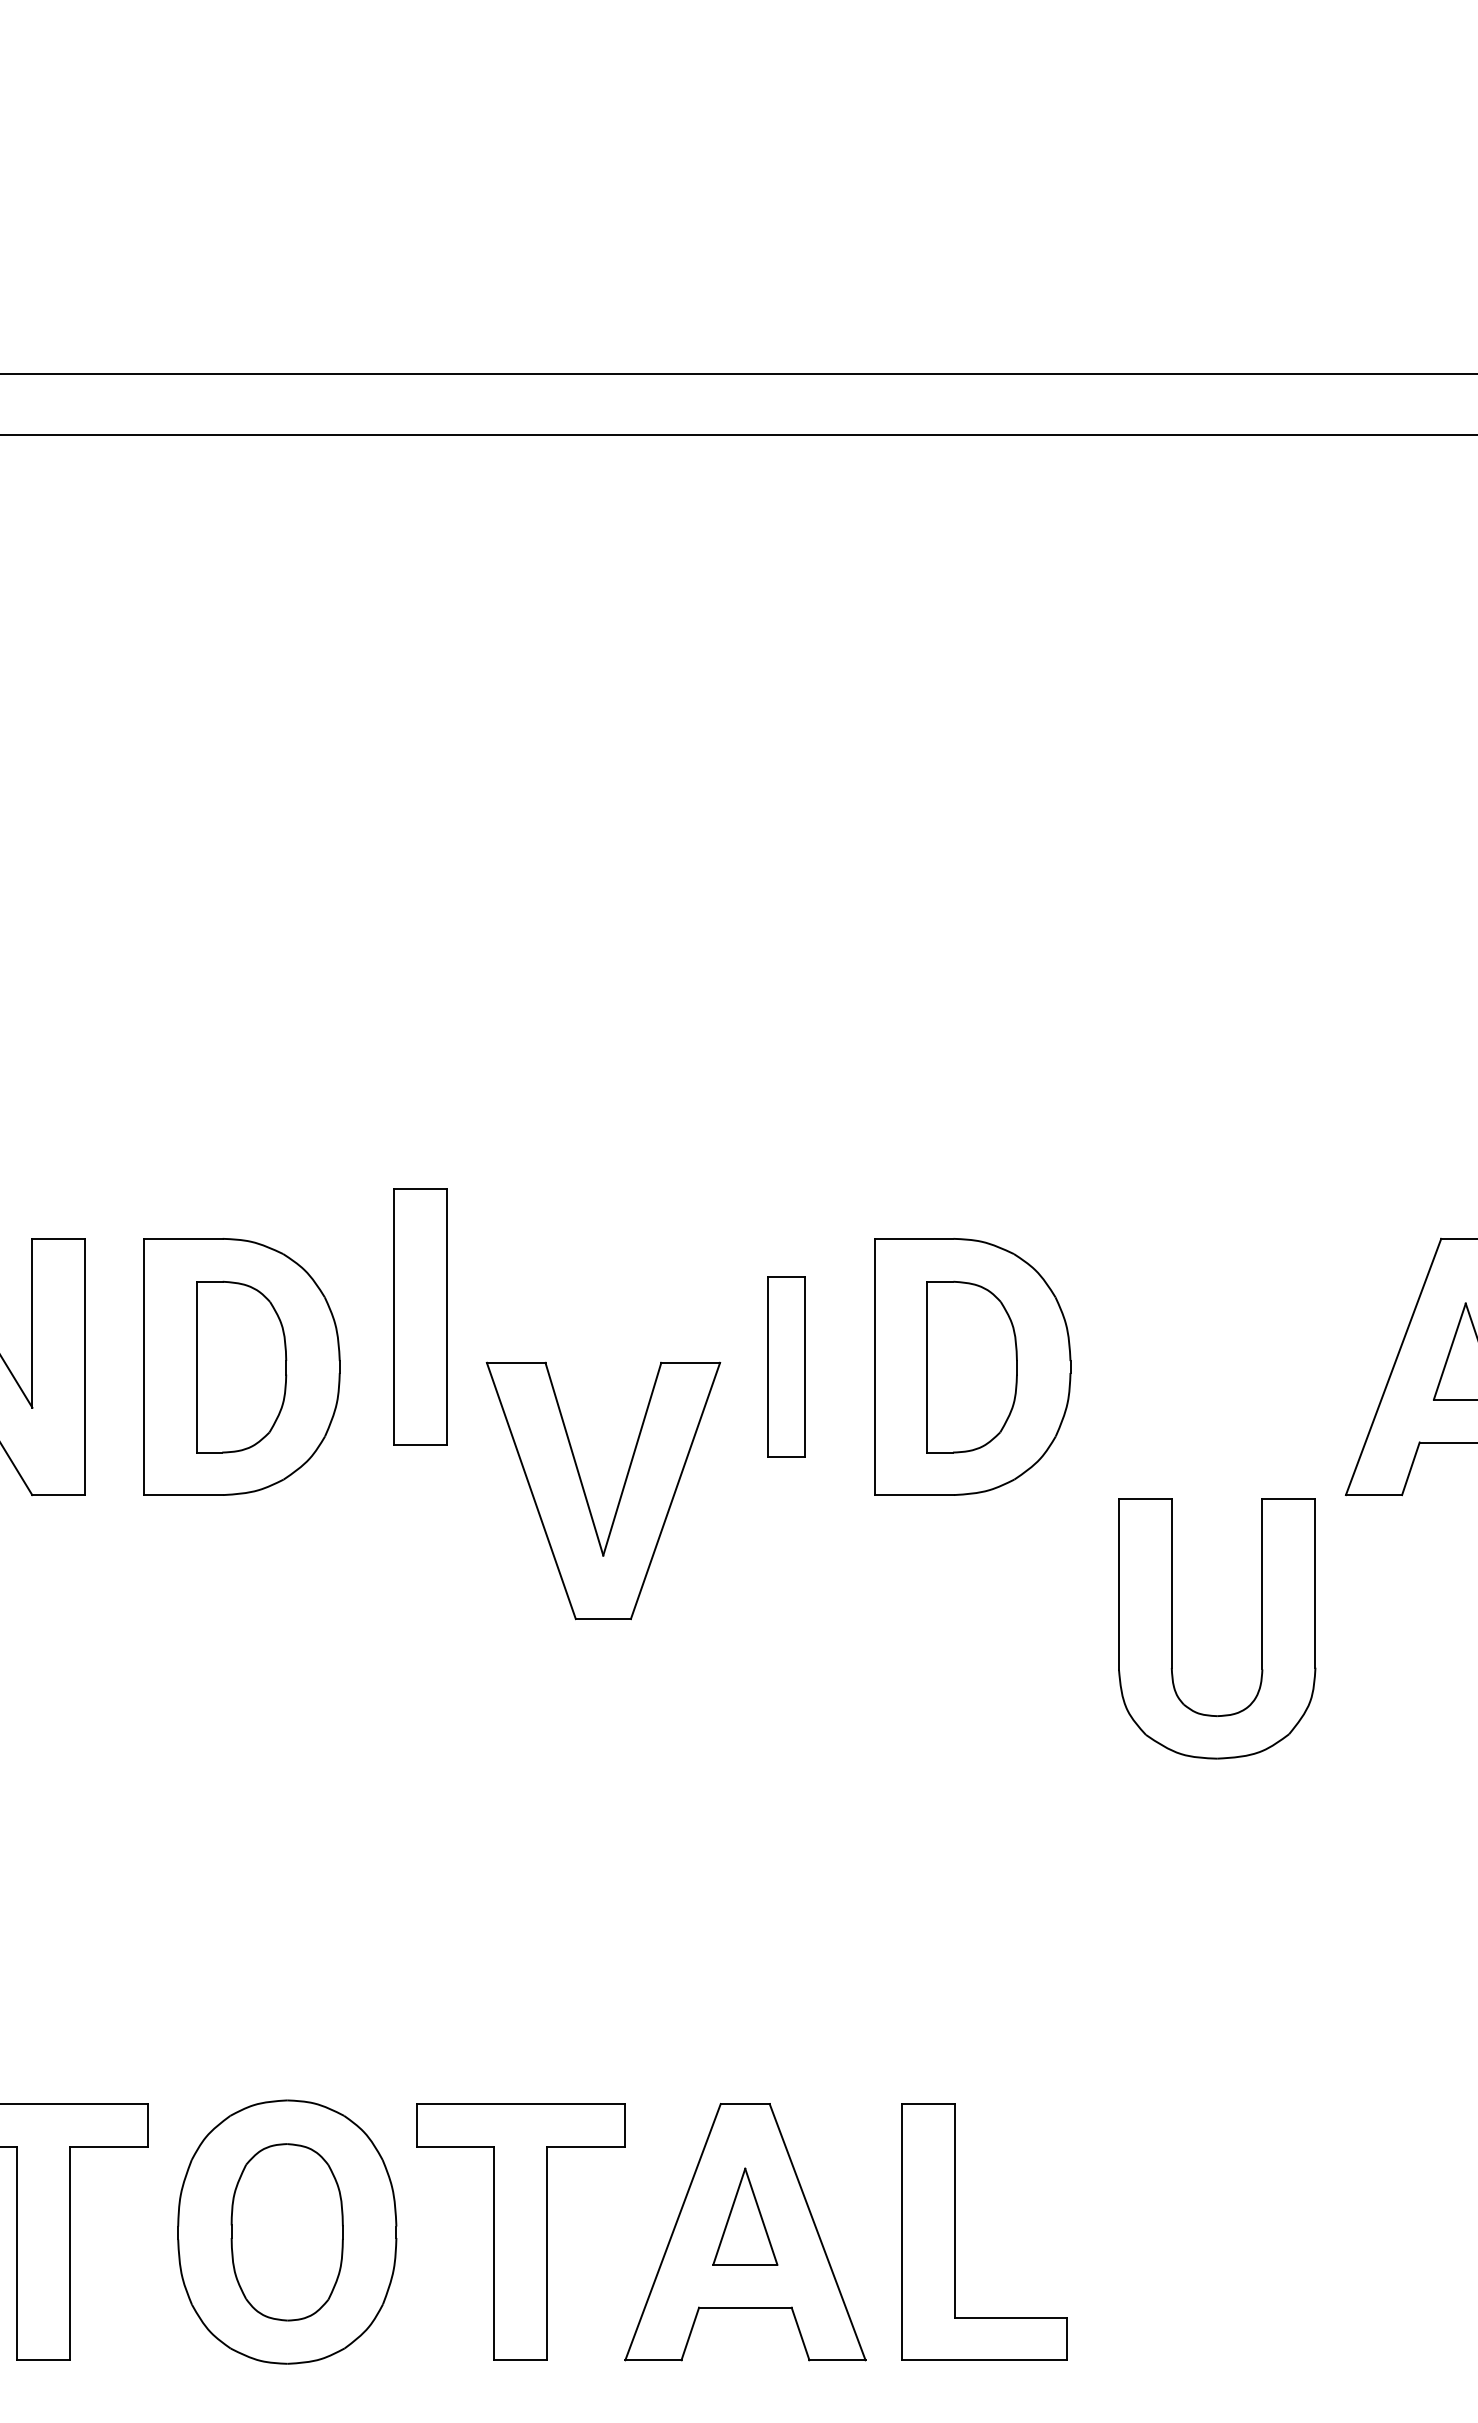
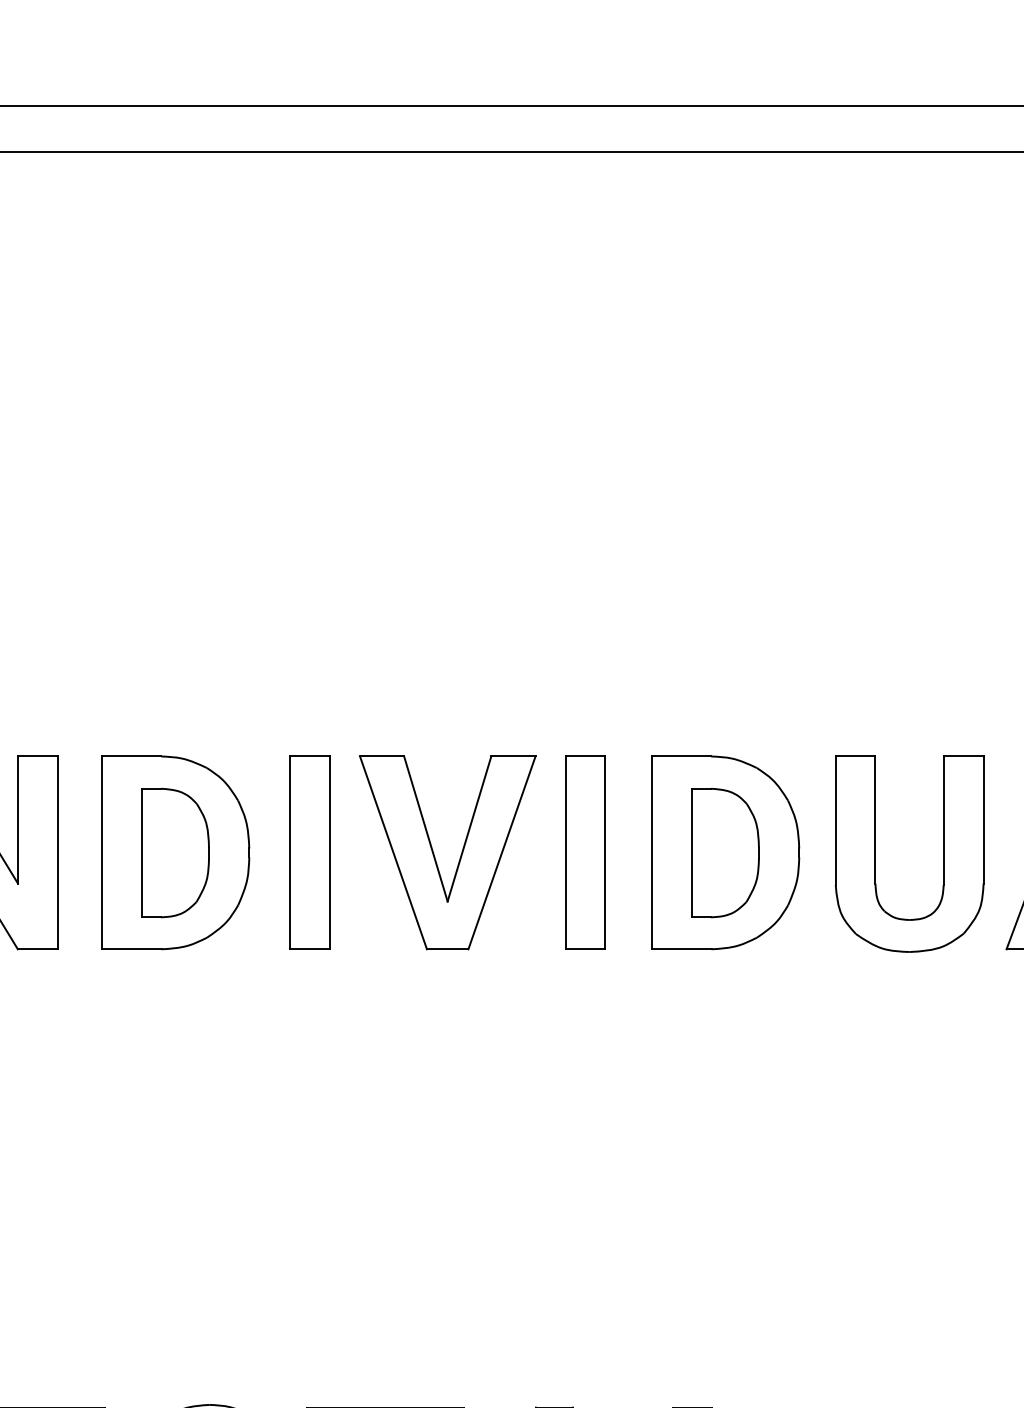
part: (420, 1316) -> (310, 852), moved
part: (786, 1366) -> (585, 852), size x1.43
part: (620, 1494) -> (460, 855), moved
part: (1261, 1628) -> (943, 854), moved

